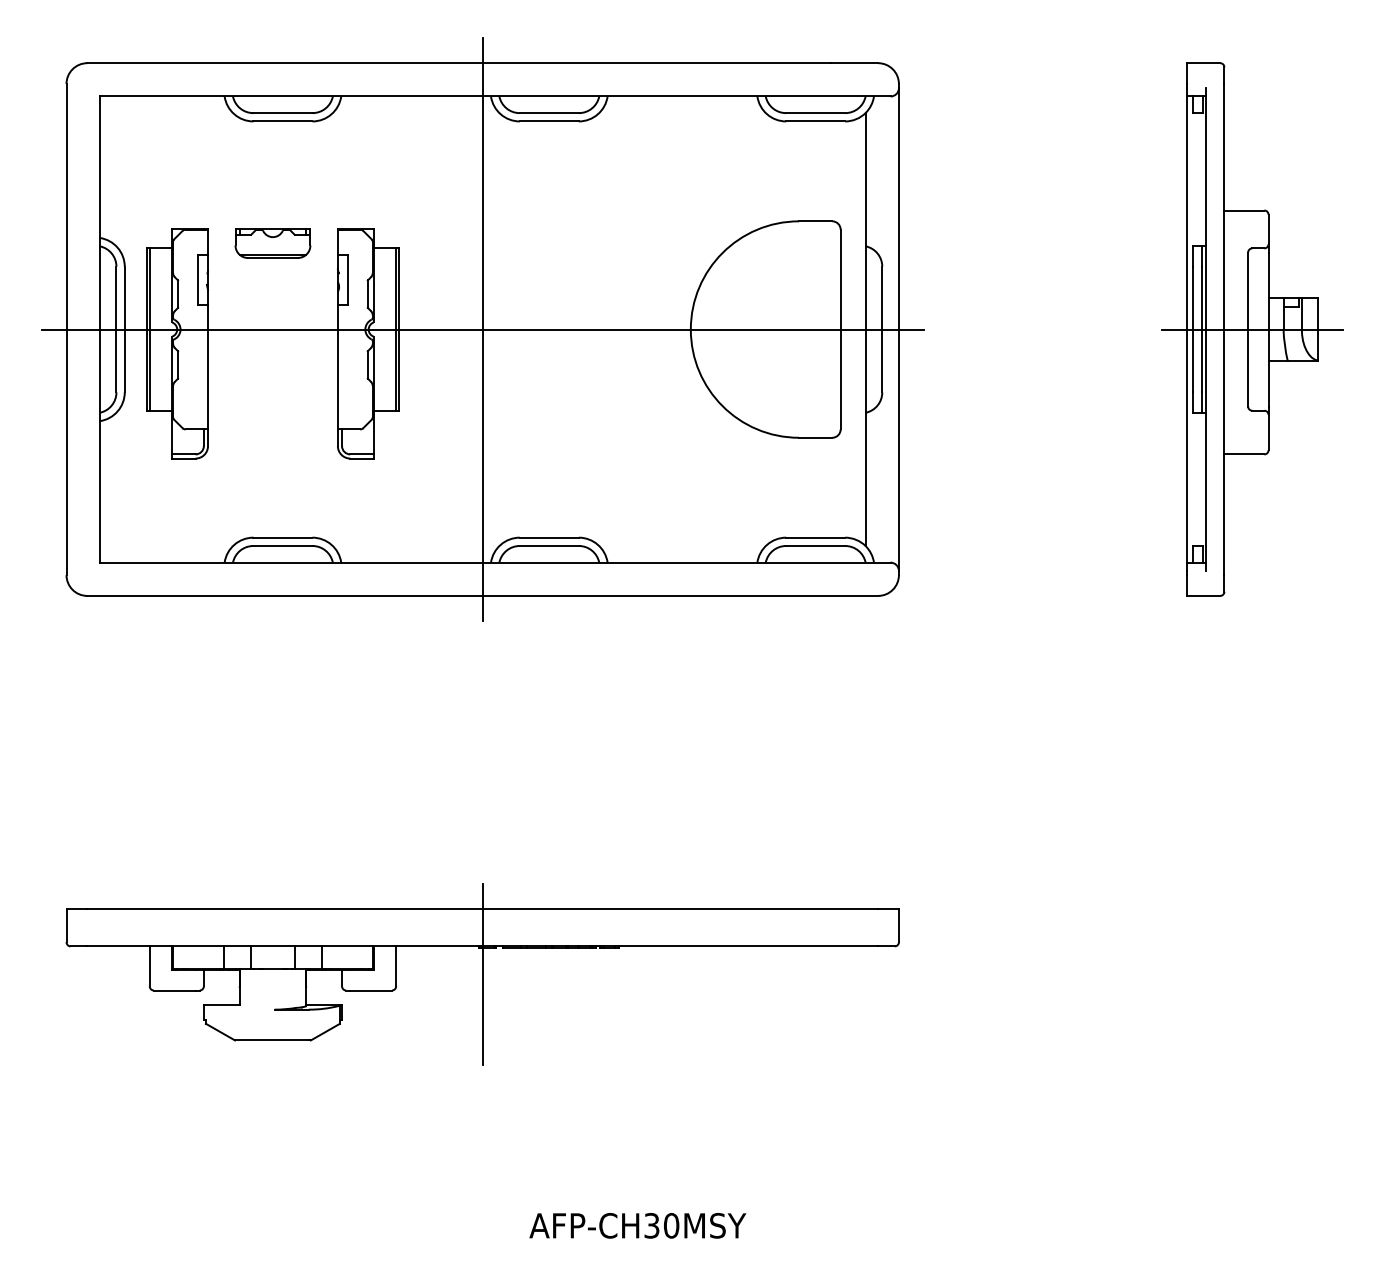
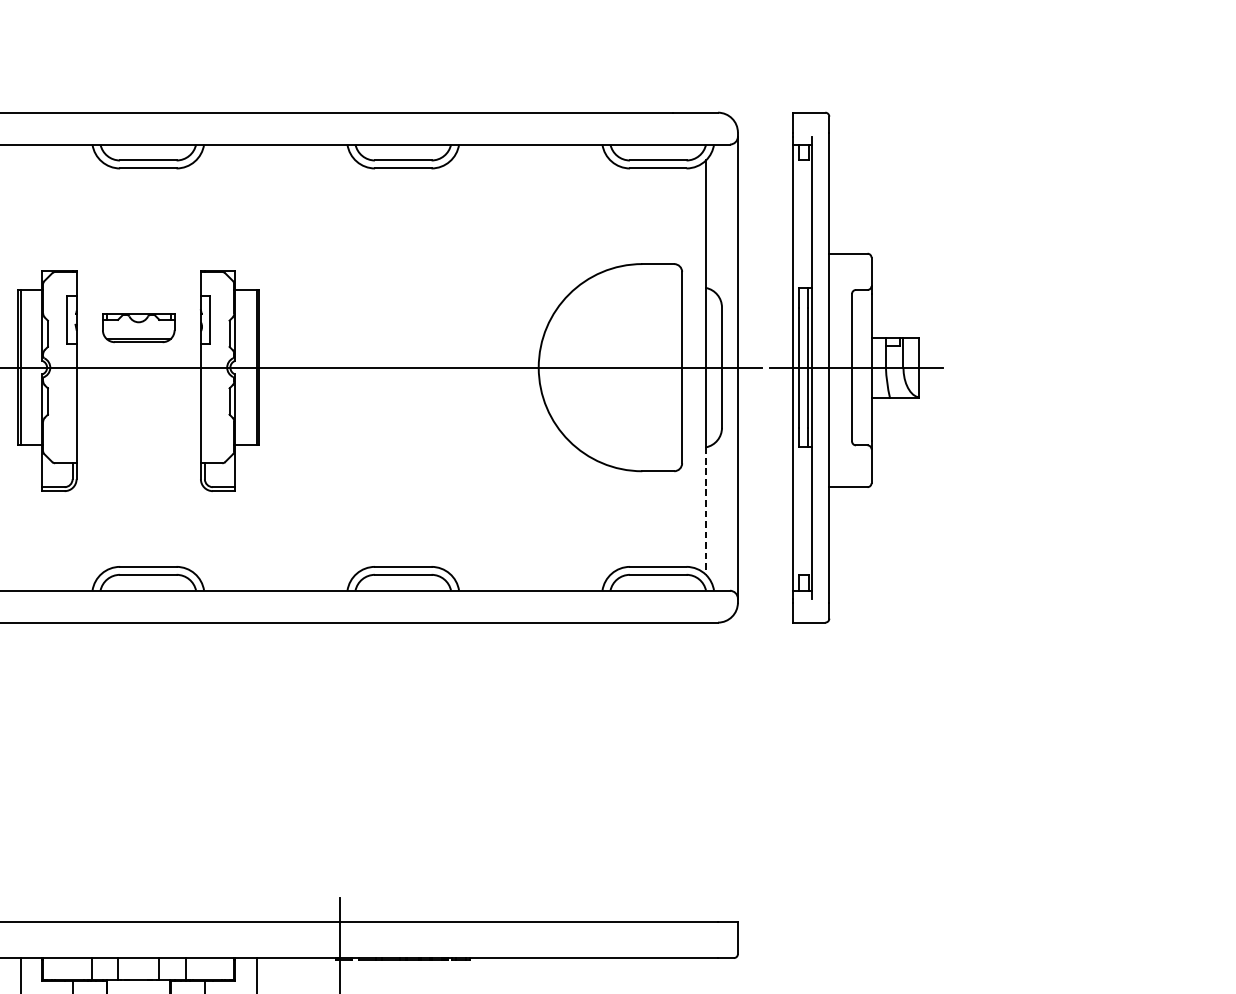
part: (272, 243) -> (138, 328), moved
line: (482, 329) -> (339, 367), removed
part: (1252, 329) -> (856, 367), moved
line: (865, 479) -> (705, 511), solid -> dashed

